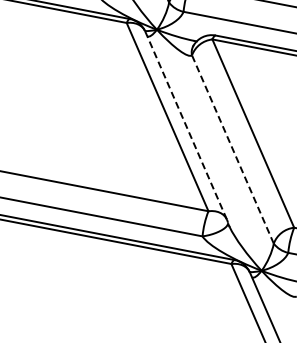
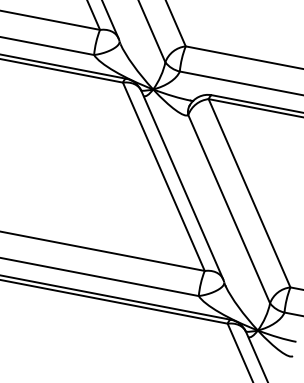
line: (186, 125) -> (182, 185), dashed -> solid
line: (233, 149) -> (229, 209), dashed -> solid

